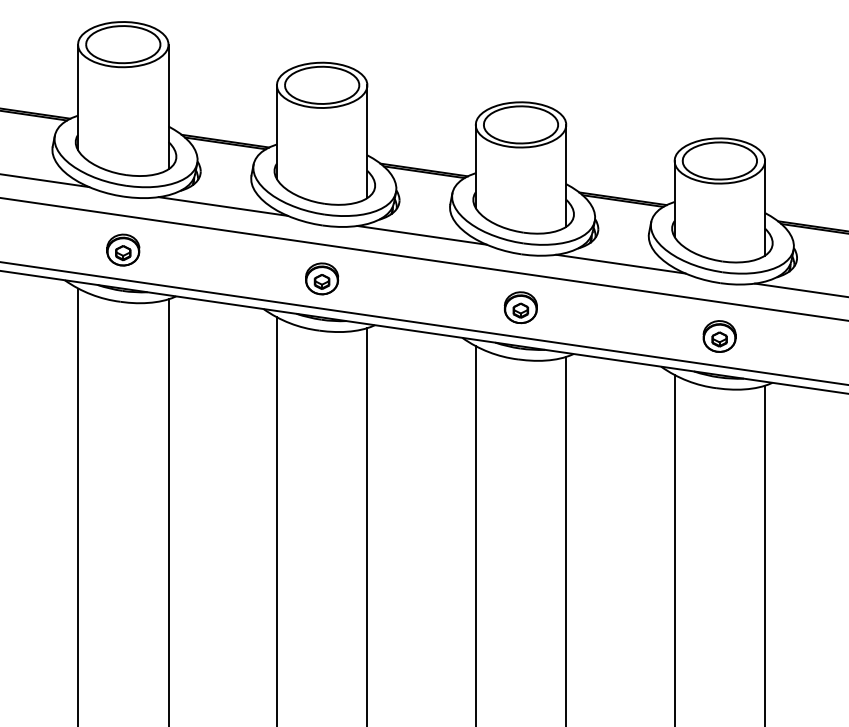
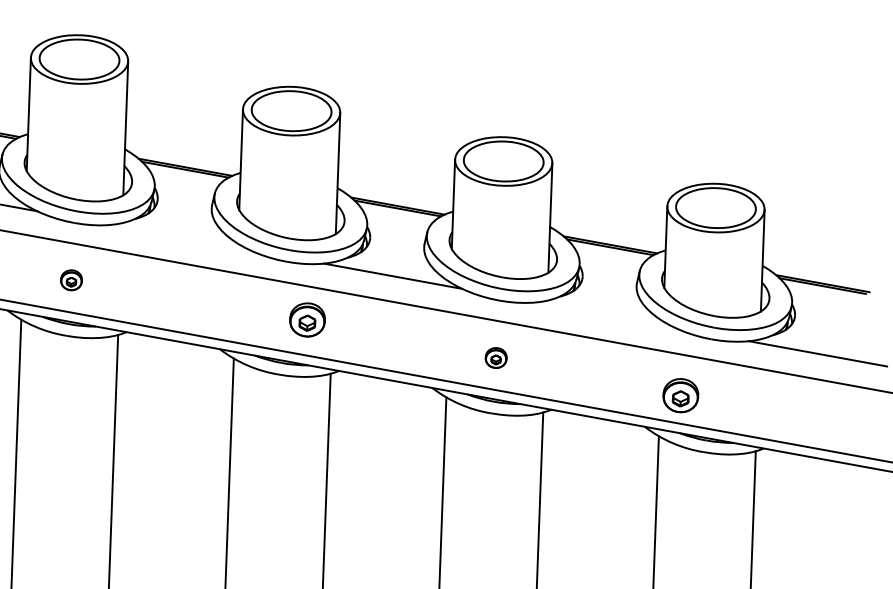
line: (222, 206) -> (179, 237), removed
part: (123, 249) -> (71, 279), size x0.6
line: (620, 263) -> (605, 314), removed
part: (322, 278) -> (308, 319), moved
part: (520, 307) -> (495, 357), size x0.6
part: (719, 336) -> (680, 395), moved

